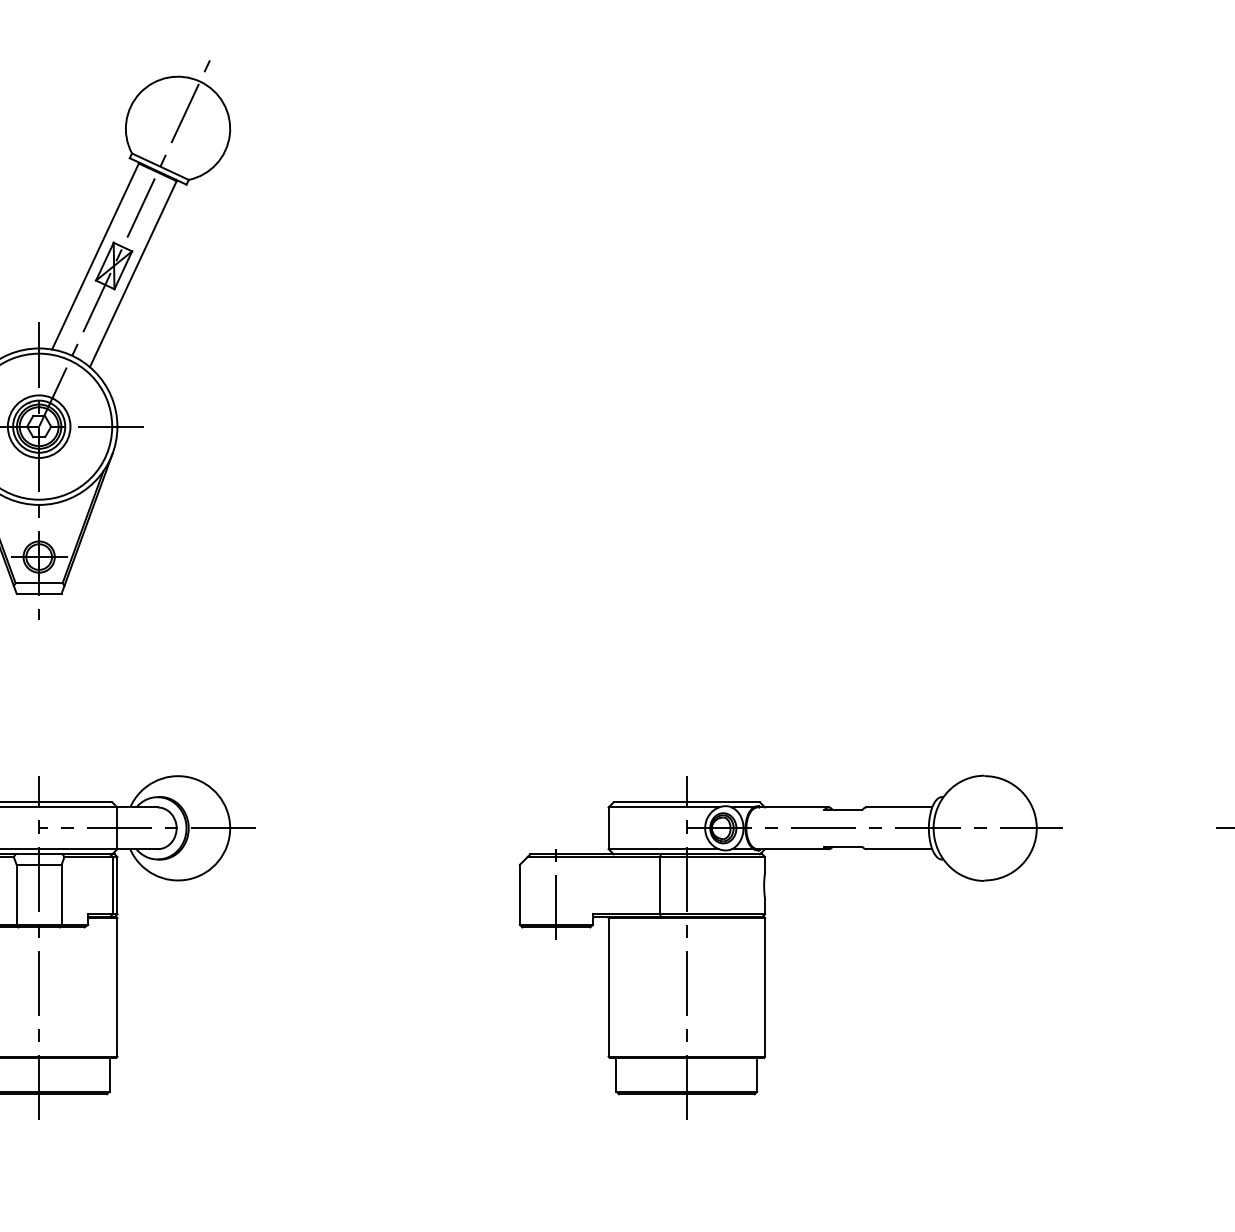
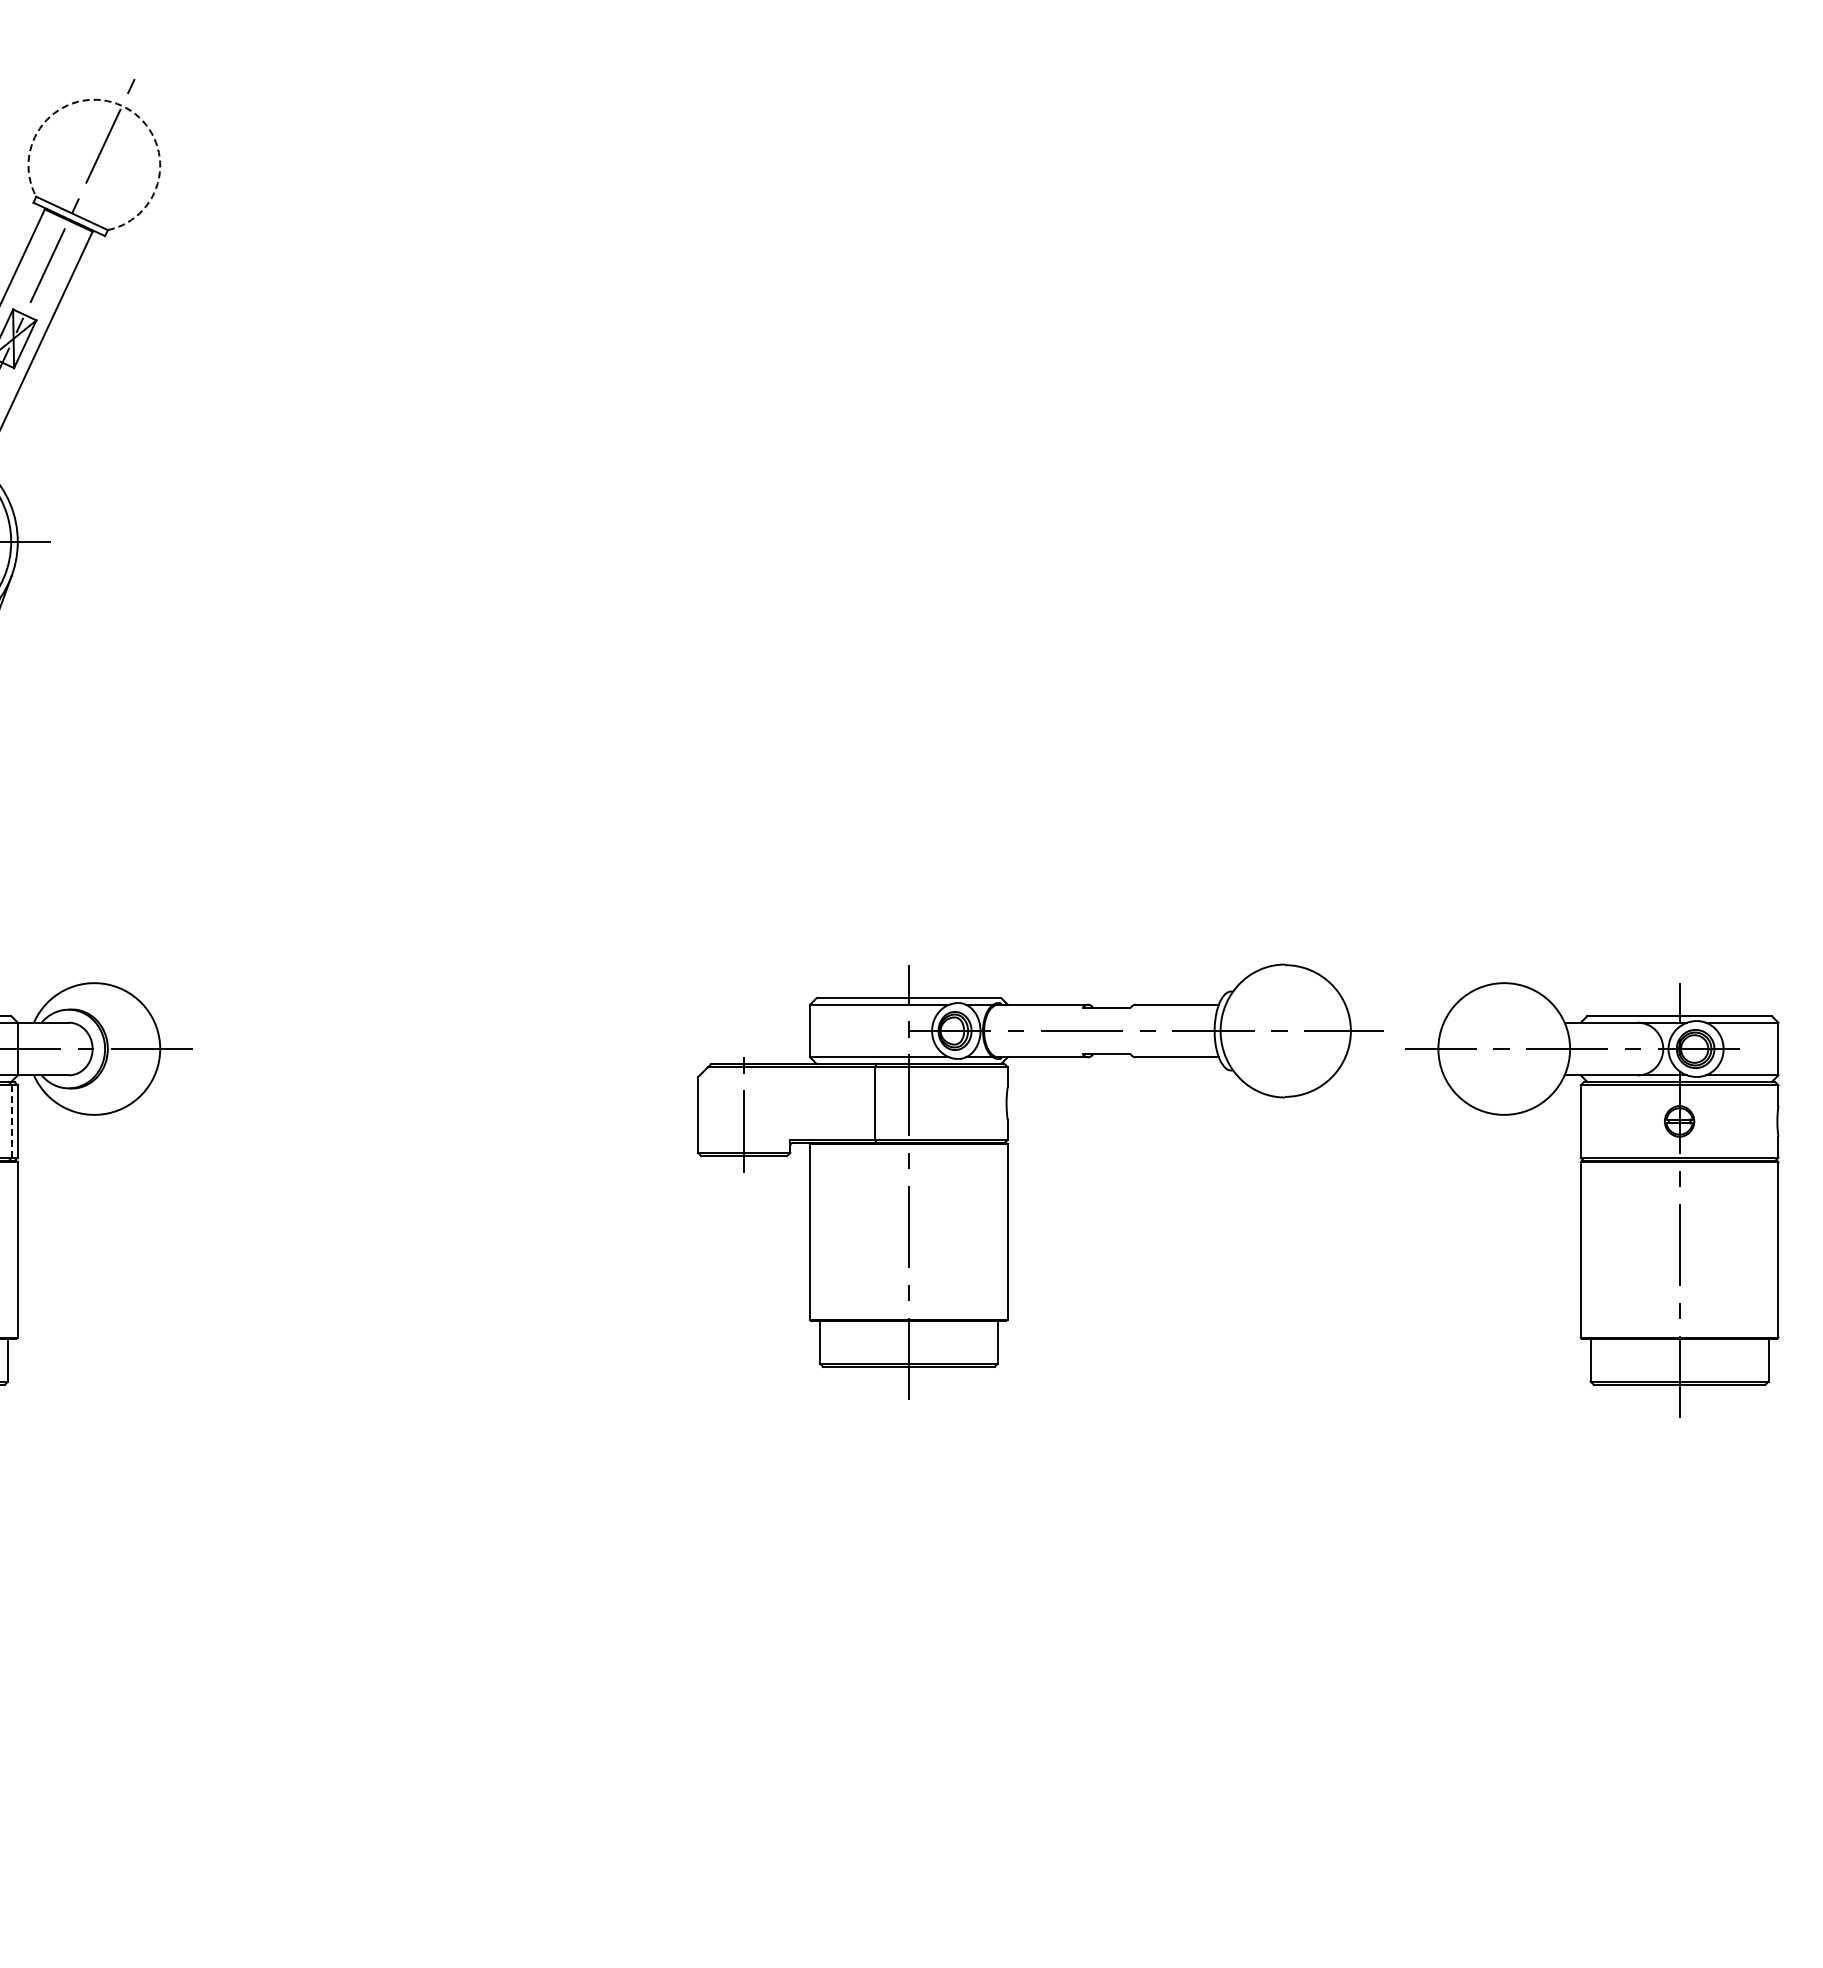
arc: (200, 81) -> (122, 105), solid -> dashed
line: (112, 884) -> (11, 1120), solid -> dashed
part: (765, 947) -> (1008, 1181), moved

